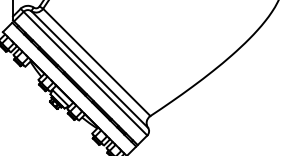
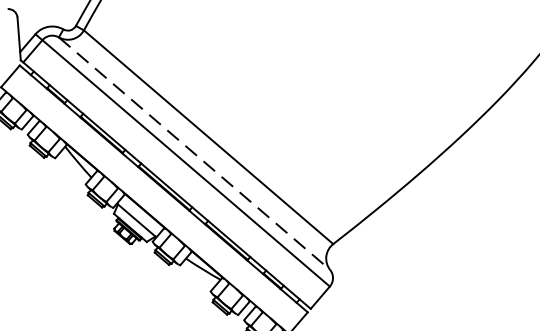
line: (89, 69) -> (194, 153), solid -> dashed

